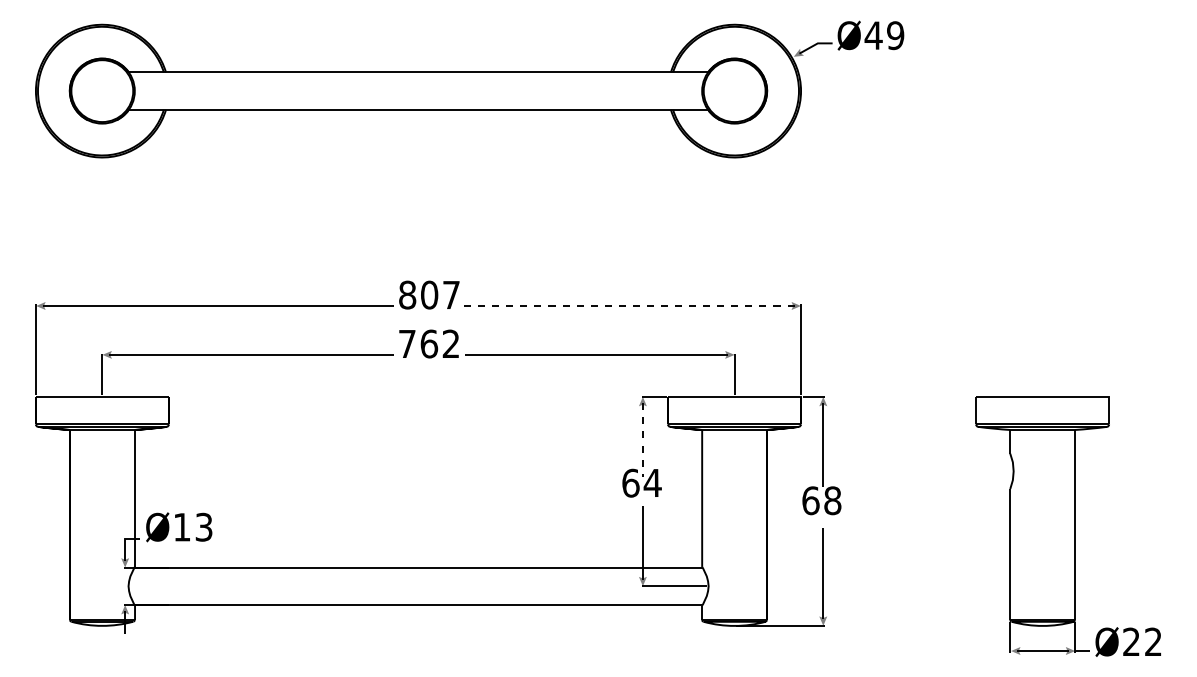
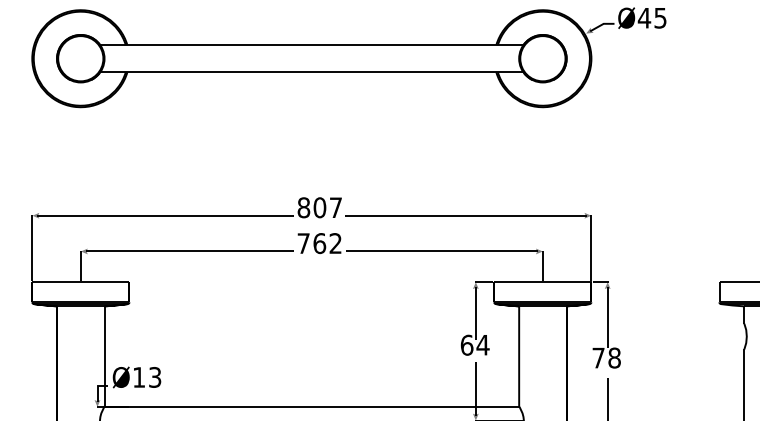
text: (895, 35) -> (660, 18), Ø49 -> Ø45
line: (629, 306) -> (466, 216), dashed -> solid
line: (642, 440) -> (475, 314), dashed -> solid
text: (810, 500) -> (598, 357), 68 -> 78

